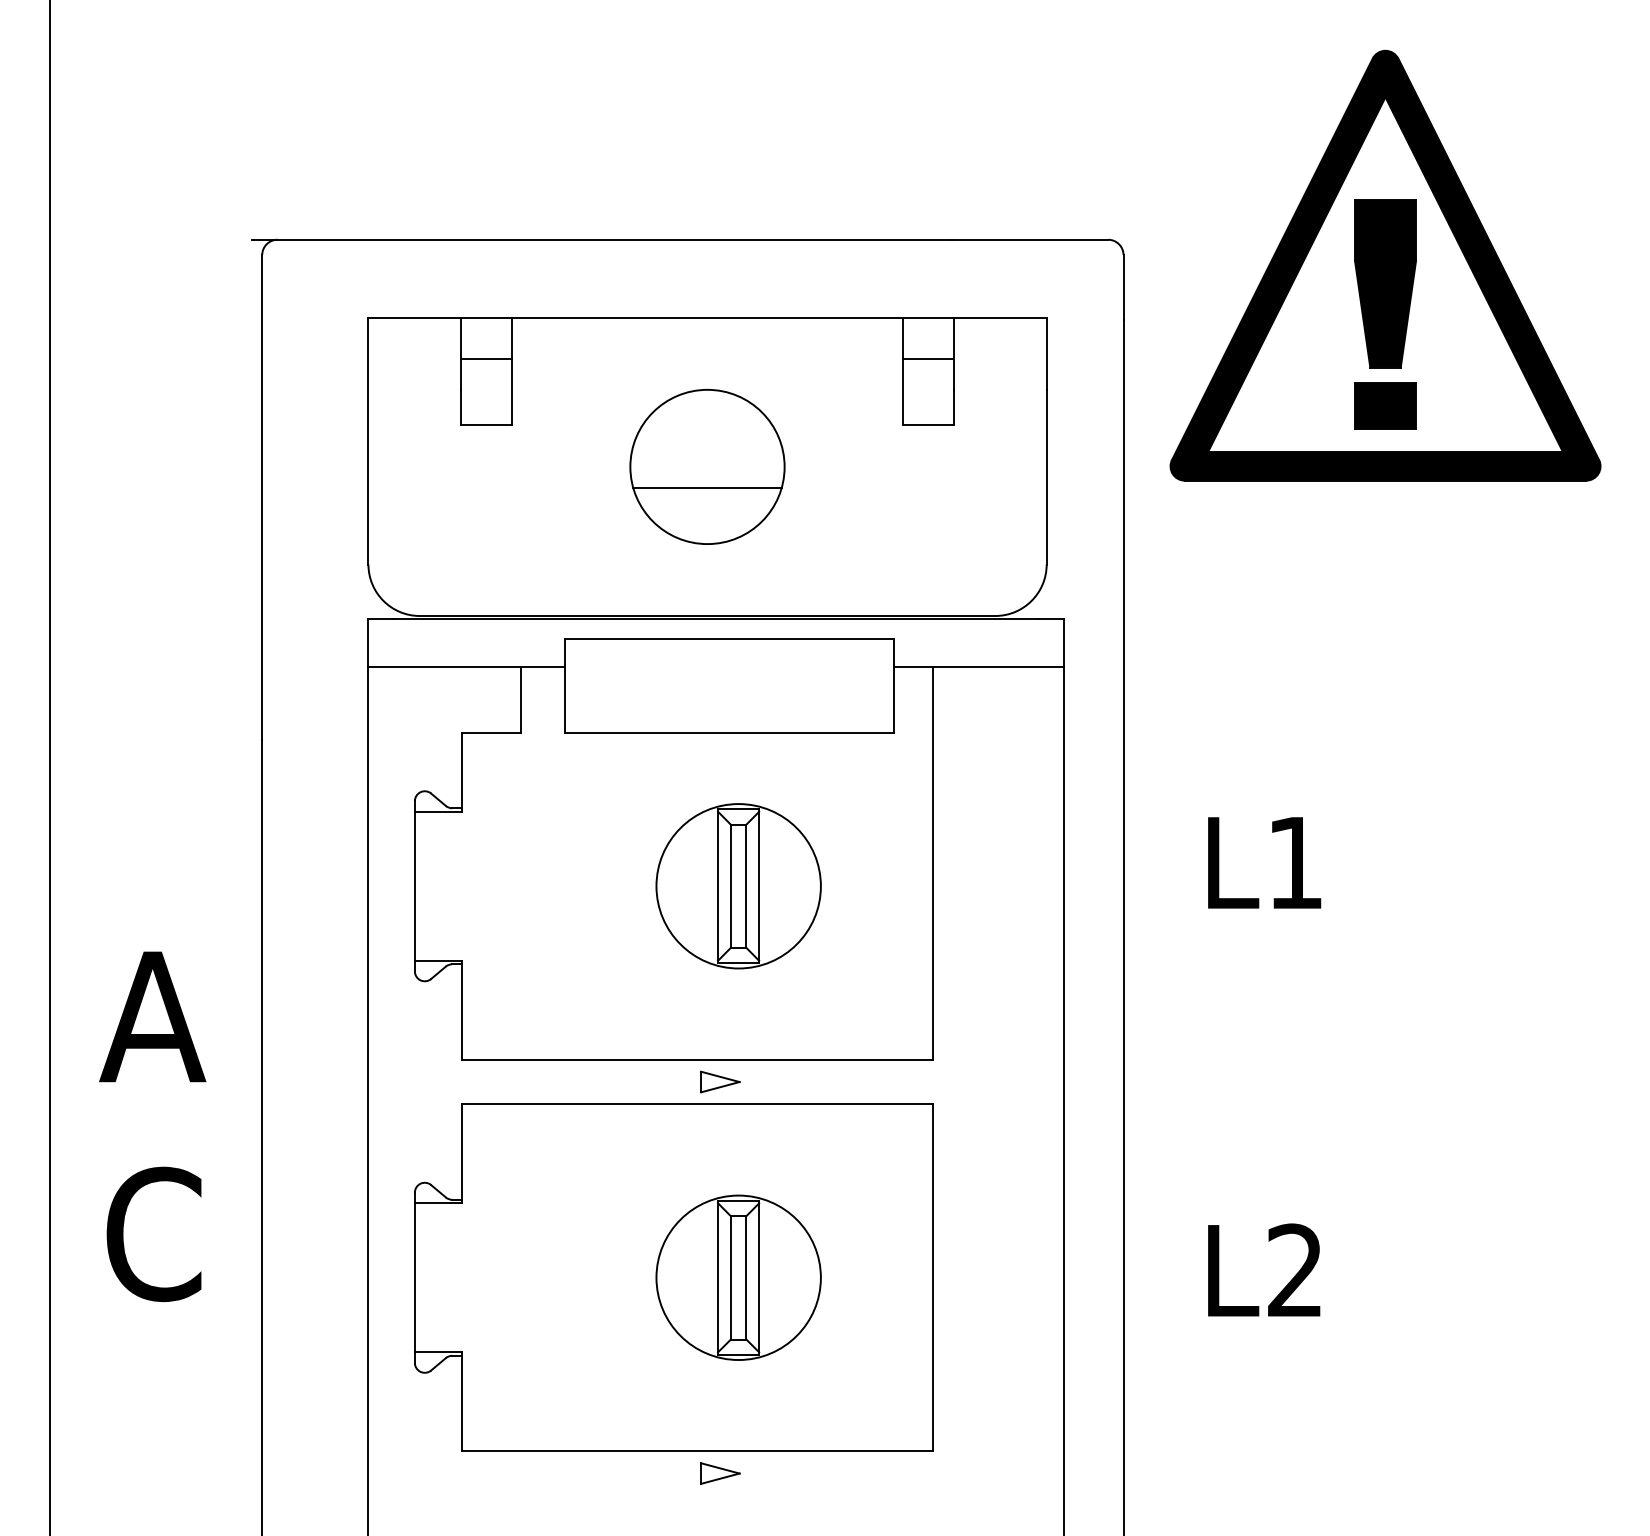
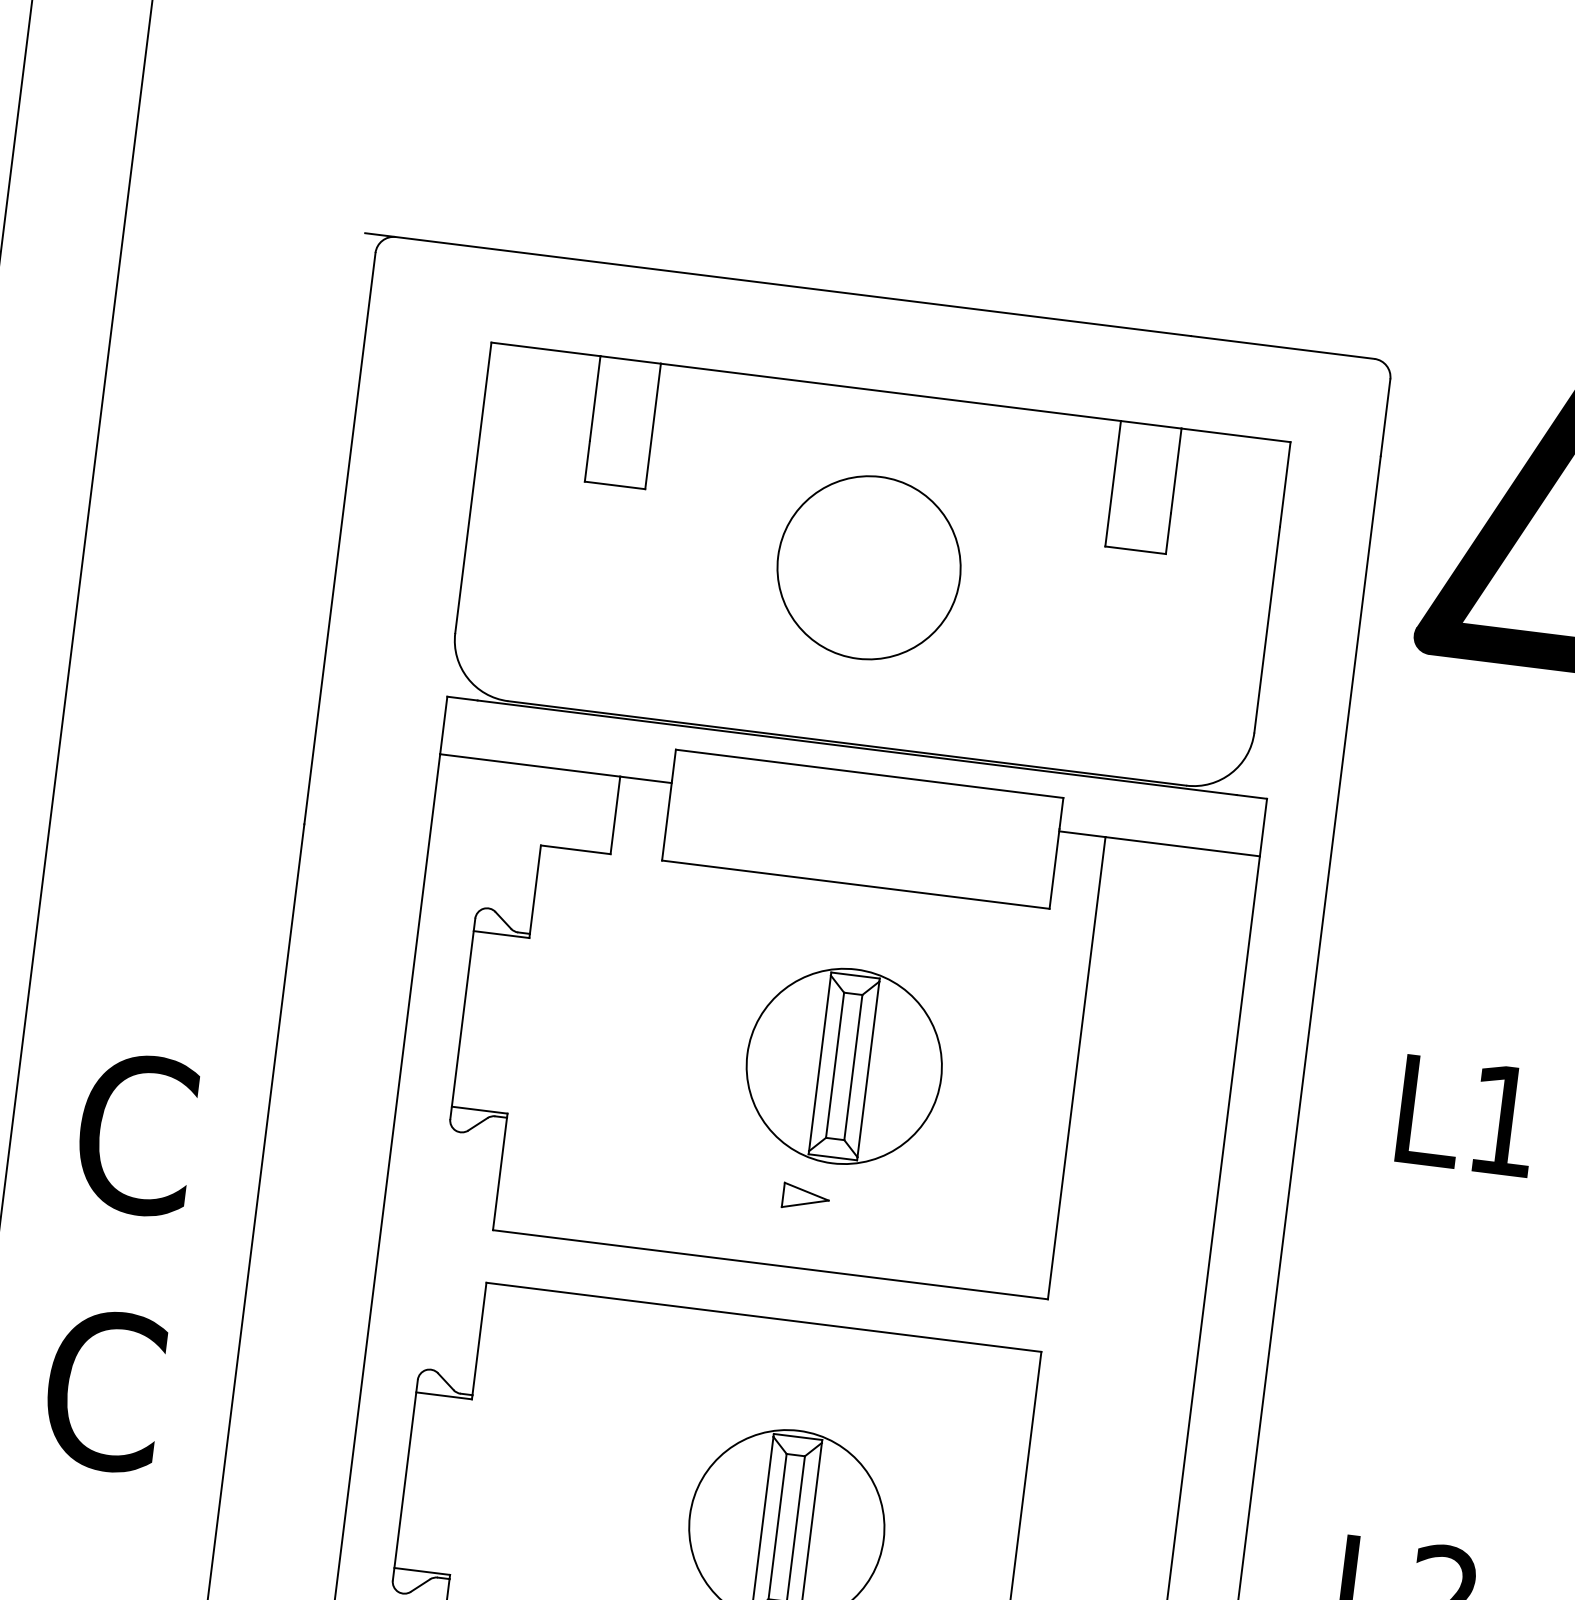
line: (486, 359) -> (624, 408), removed
line: (928, 359) -> (1145, 473), removed
line: (707, 487) -> (866, 592), removed
text: (152, 1016) -> (134, 1133), A -> C
part: (720, 1081) -> (806, 1197), moved

